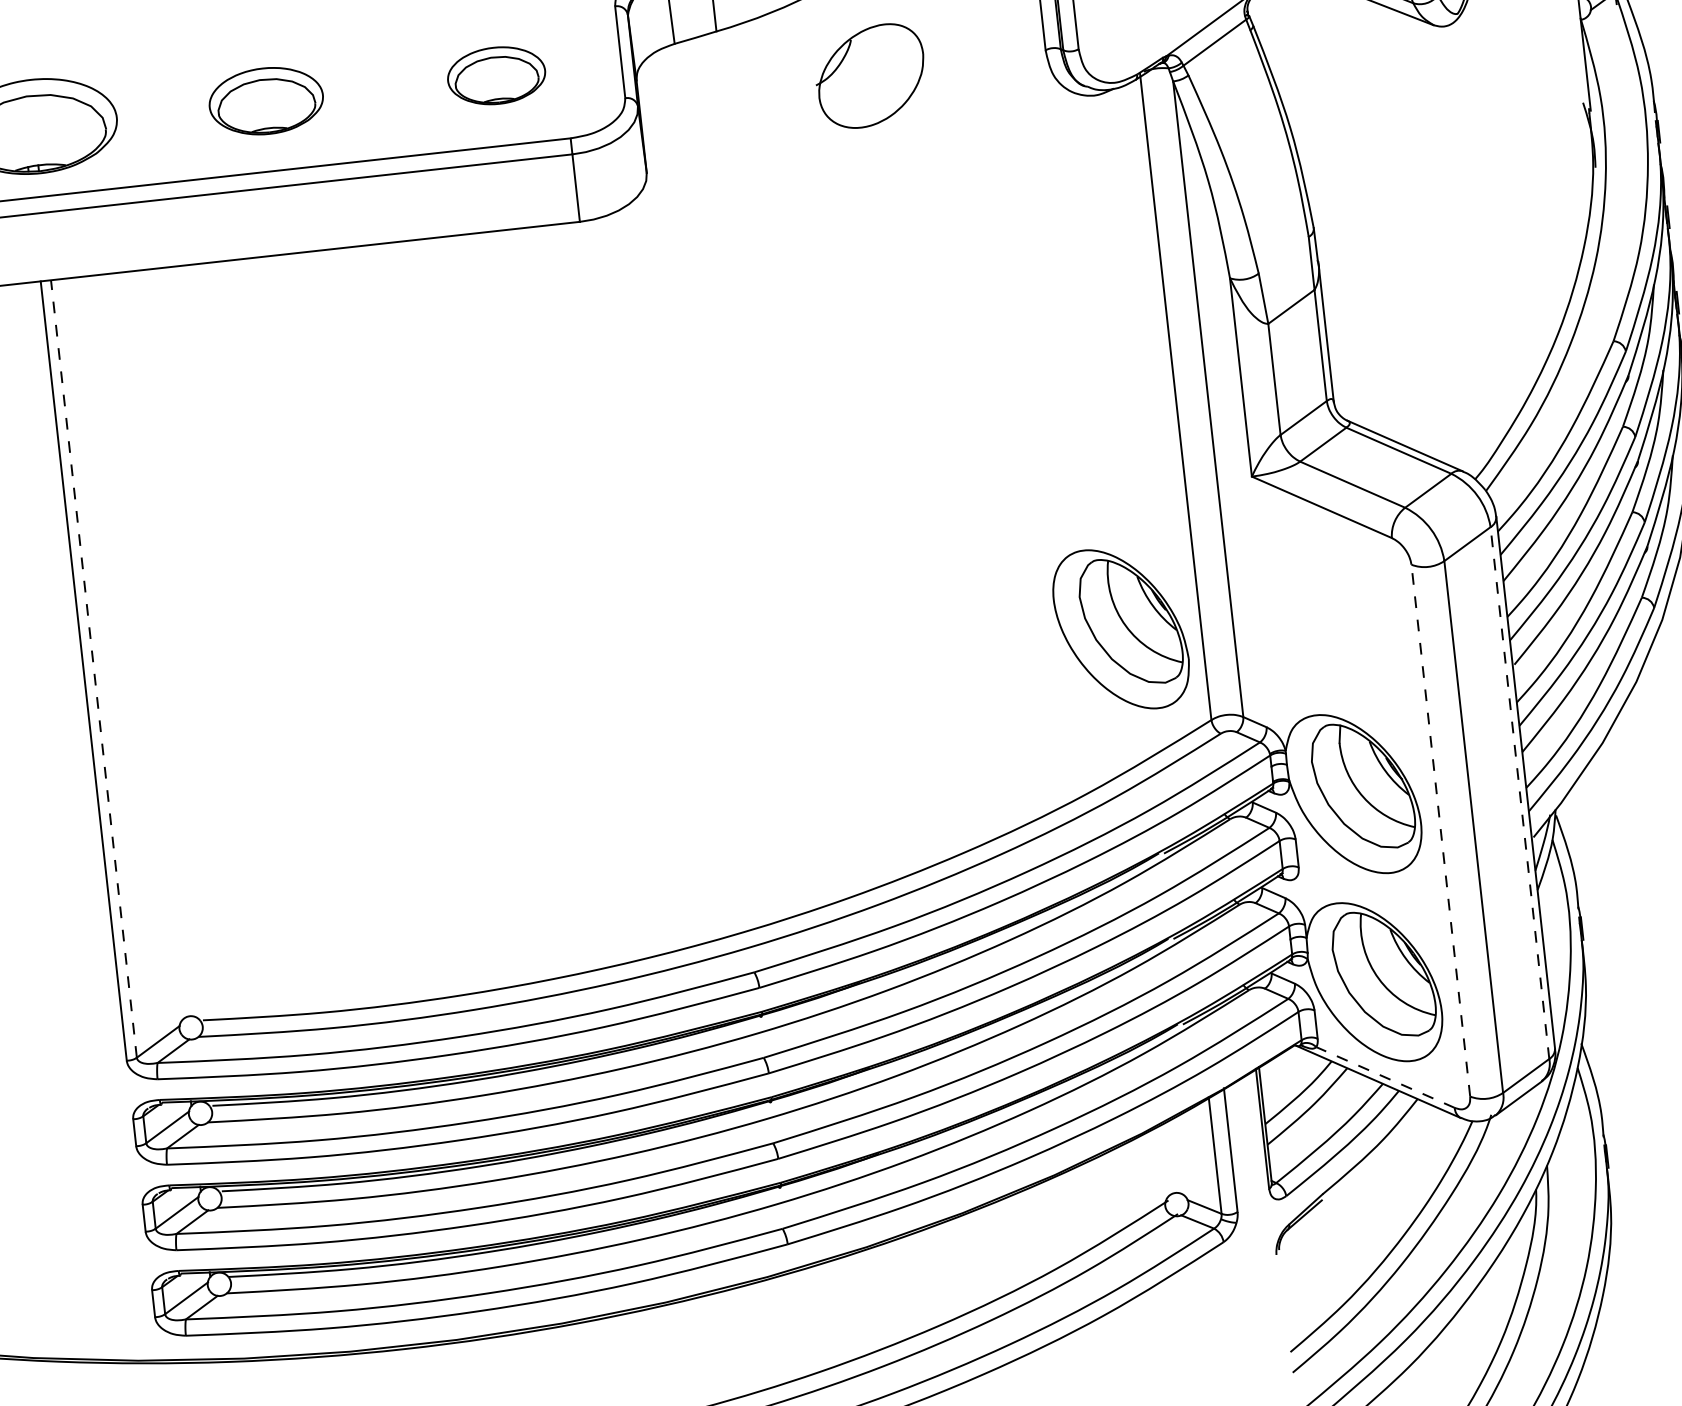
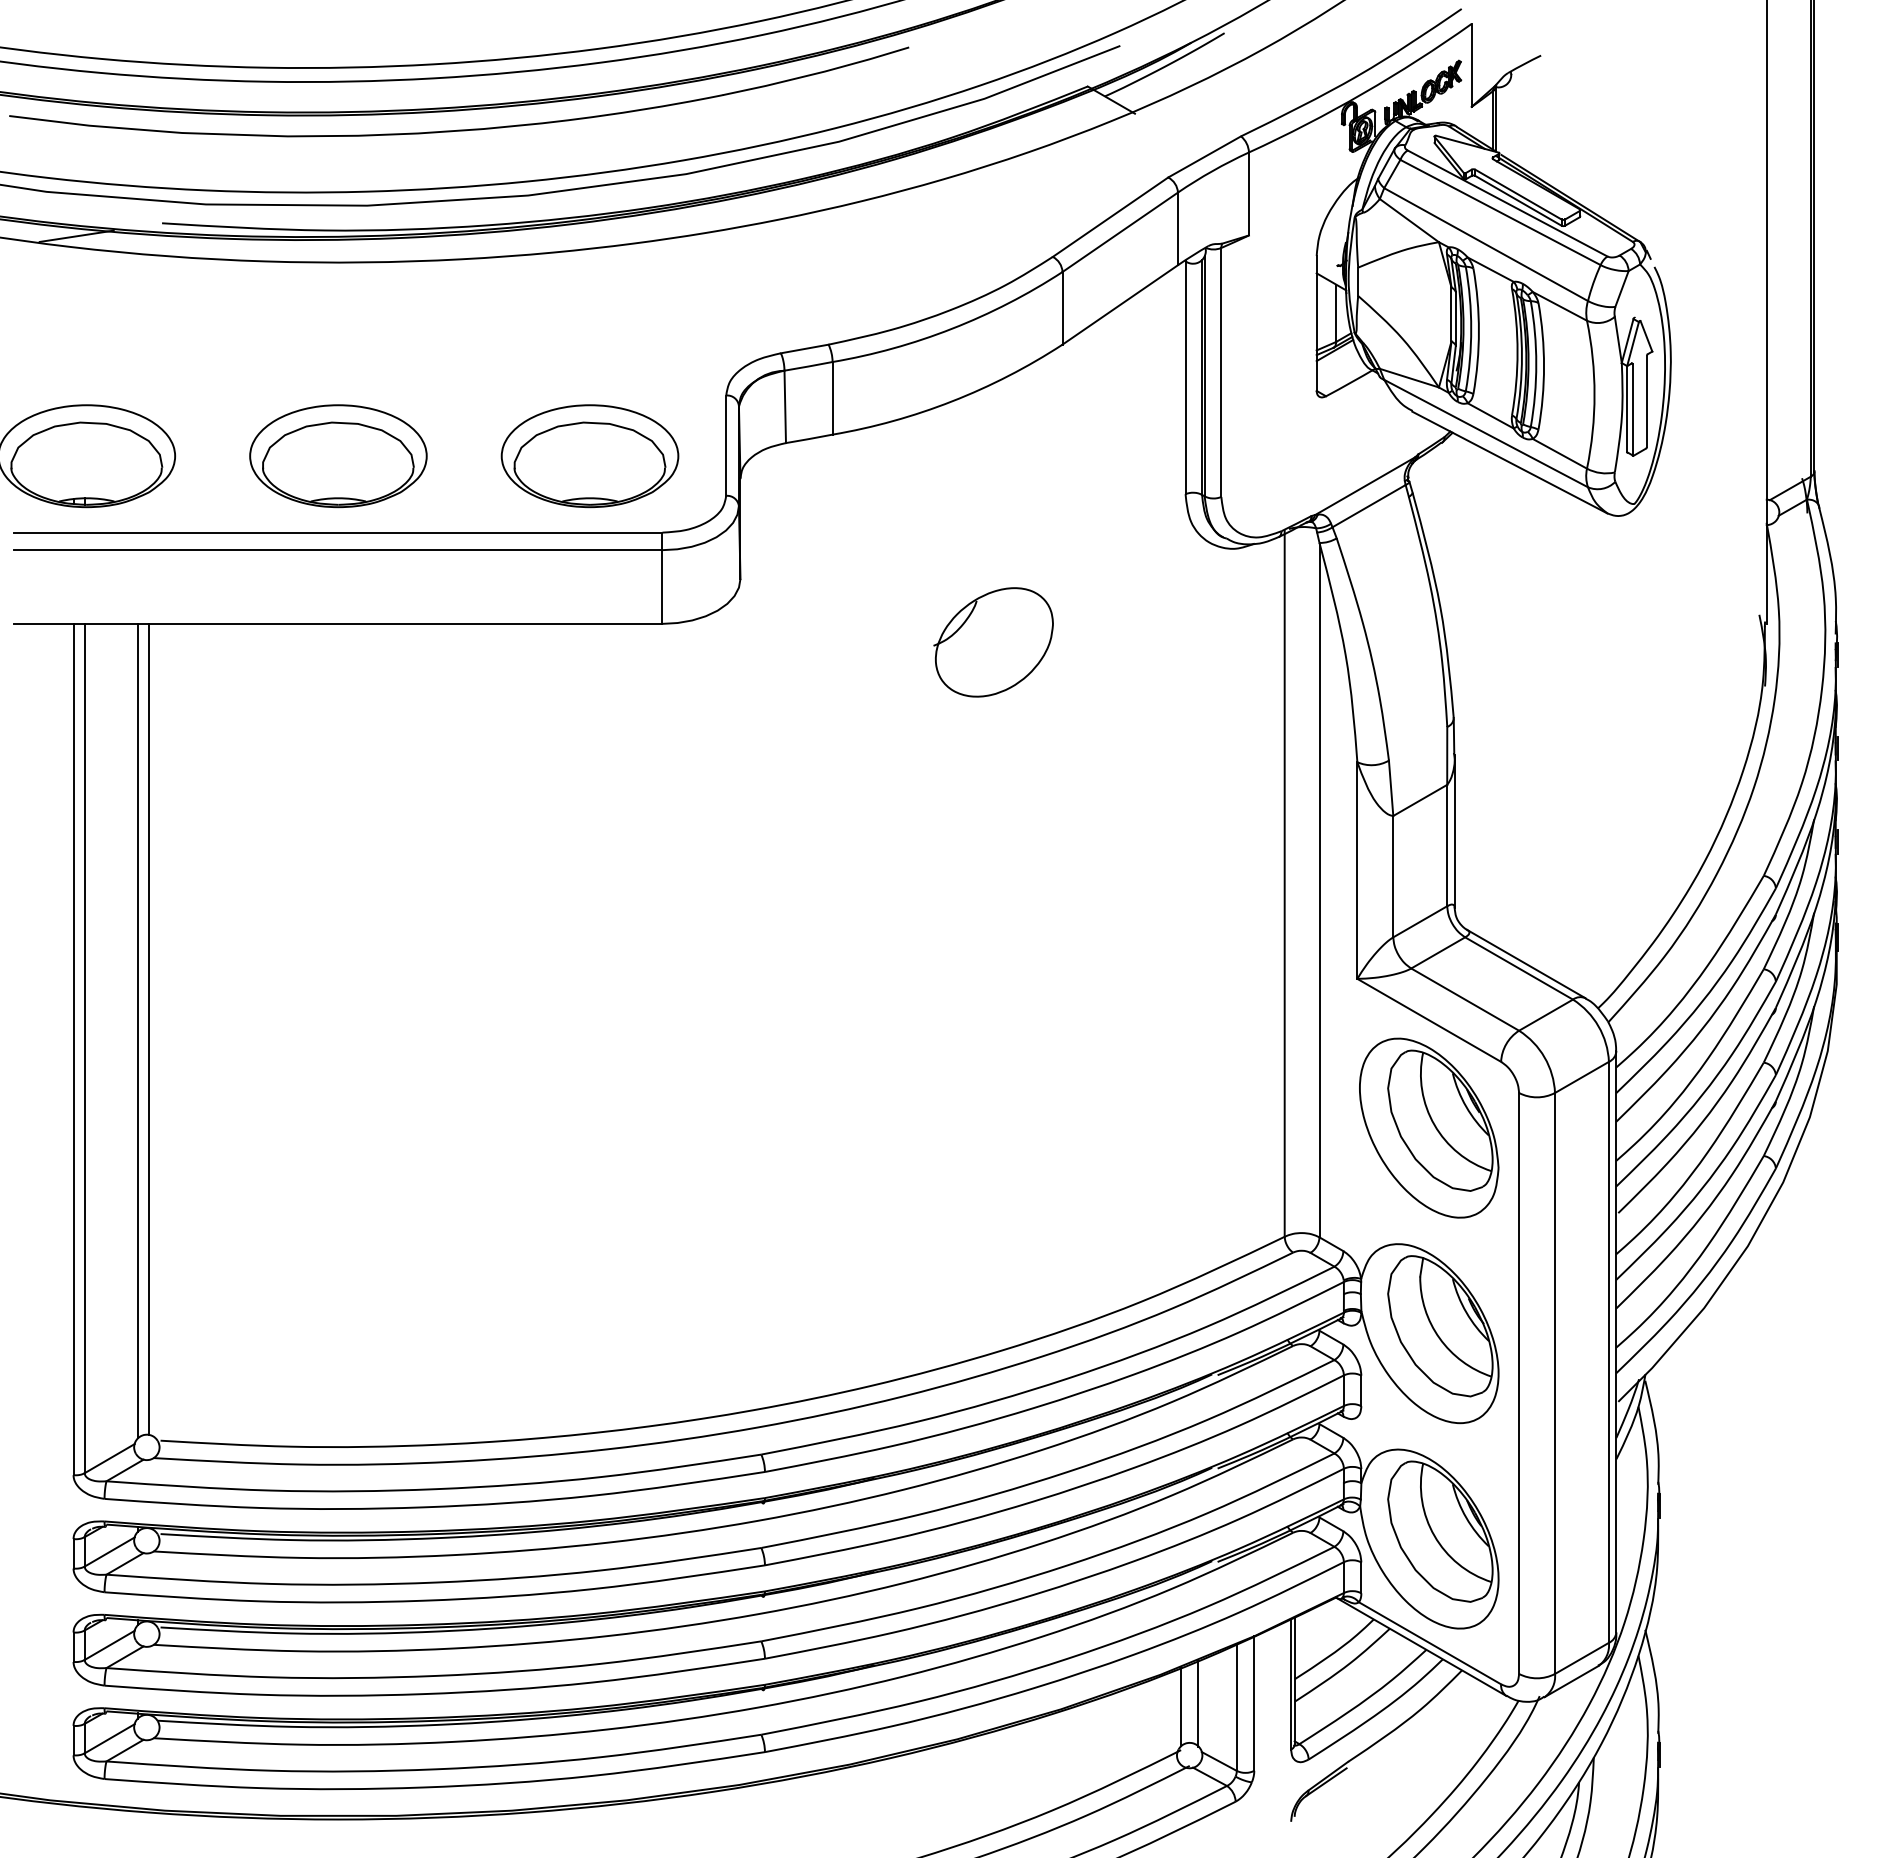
part: (496, 76) -> (589, 456), size x1.67
part: (870, 76) -> (993, 642), moved
part: (266, 101) -> (338, 456), size x1.43
part: (1121, 628) -> (1429, 1127), moved
line: (150, 644) -> (148, 1028), added
line: (140, 647) -> (137, 1030), added
line: (93, 669) -> (84, 1048), dashed -> solid
line: (1519, 792) -> (1608, 1351), dashed -> solid
line: (1441, 829) -> (1519, 1382), dashed -> solid
line: (1385, 1077) -> (1429, 1643), dashed -> solid
line: (1179, 1156) -> (1198, 1703), added
line: (1164, 1160) -> (1181, 1706), added

